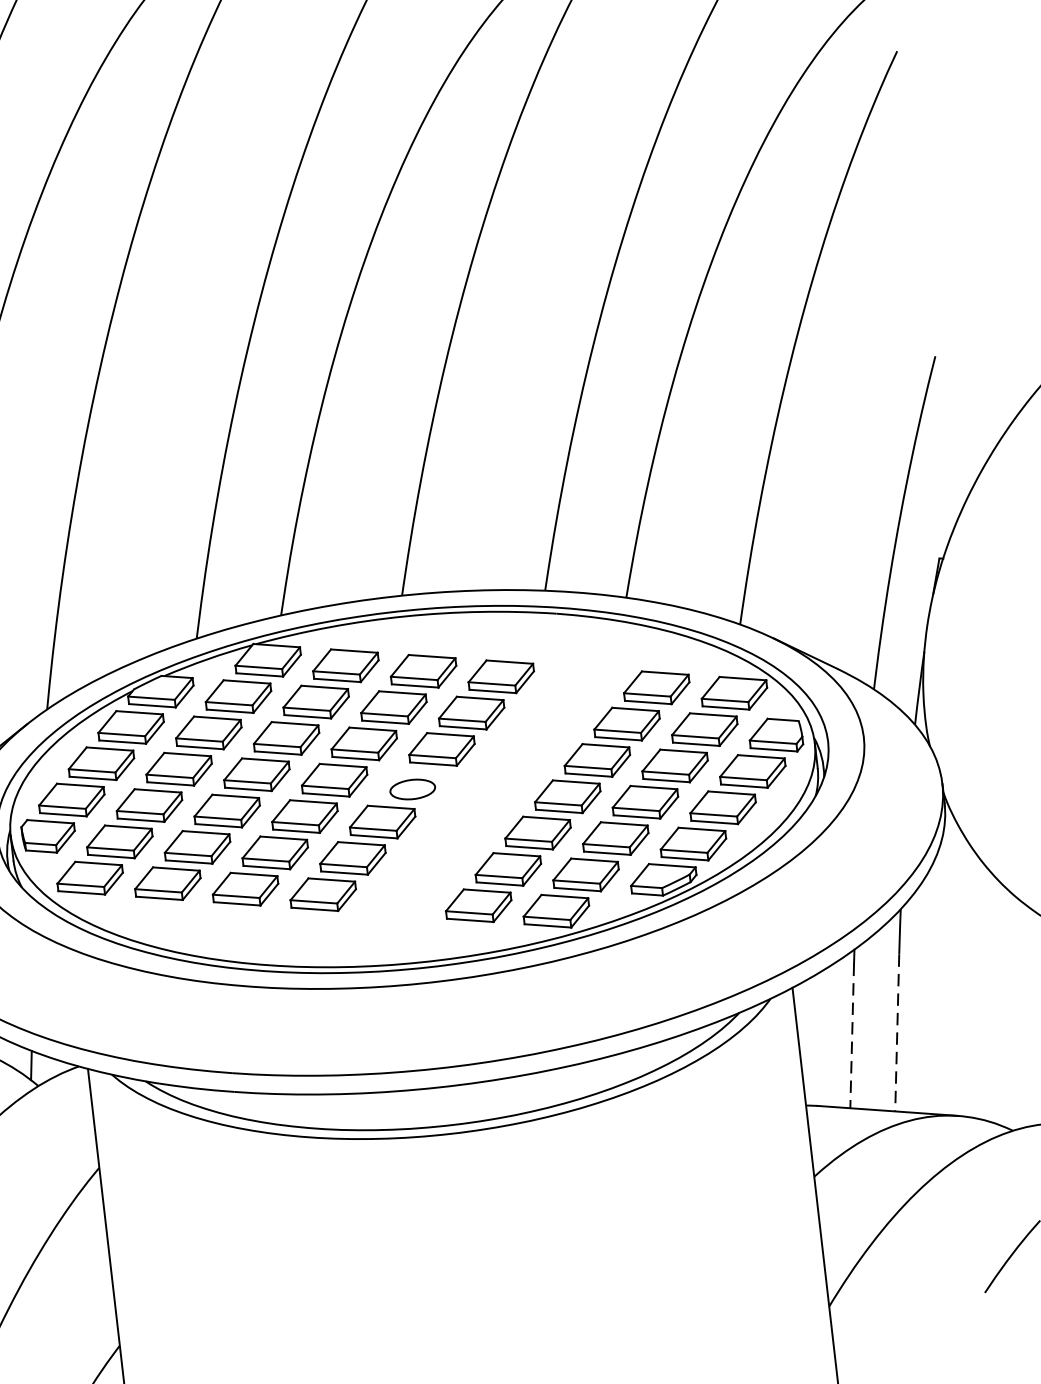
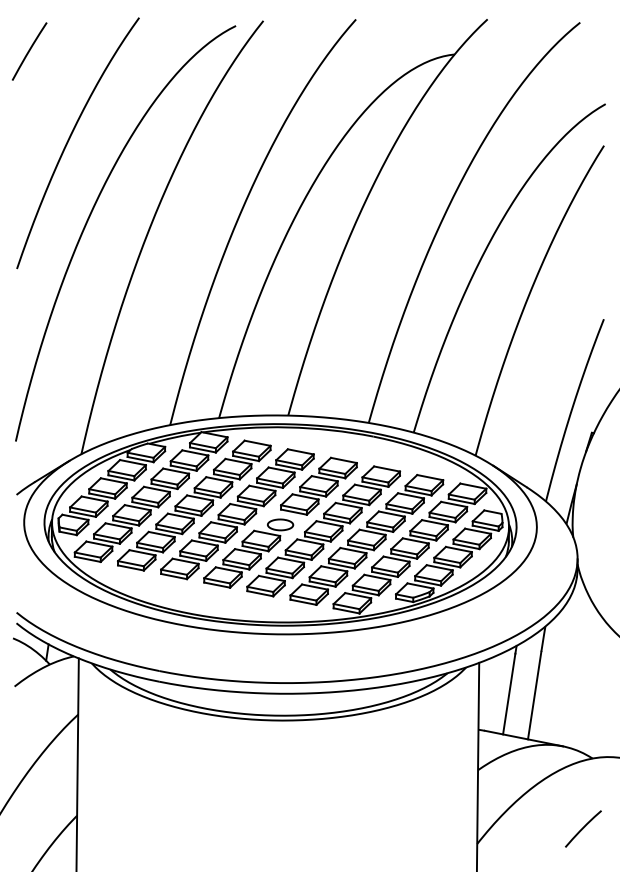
part: (489, 791) -> (323, 531), added
line: (897, 1034) -> (534, 696), dashed -> solid
line: (852, 1036) -> (509, 694), dashed -> solid

